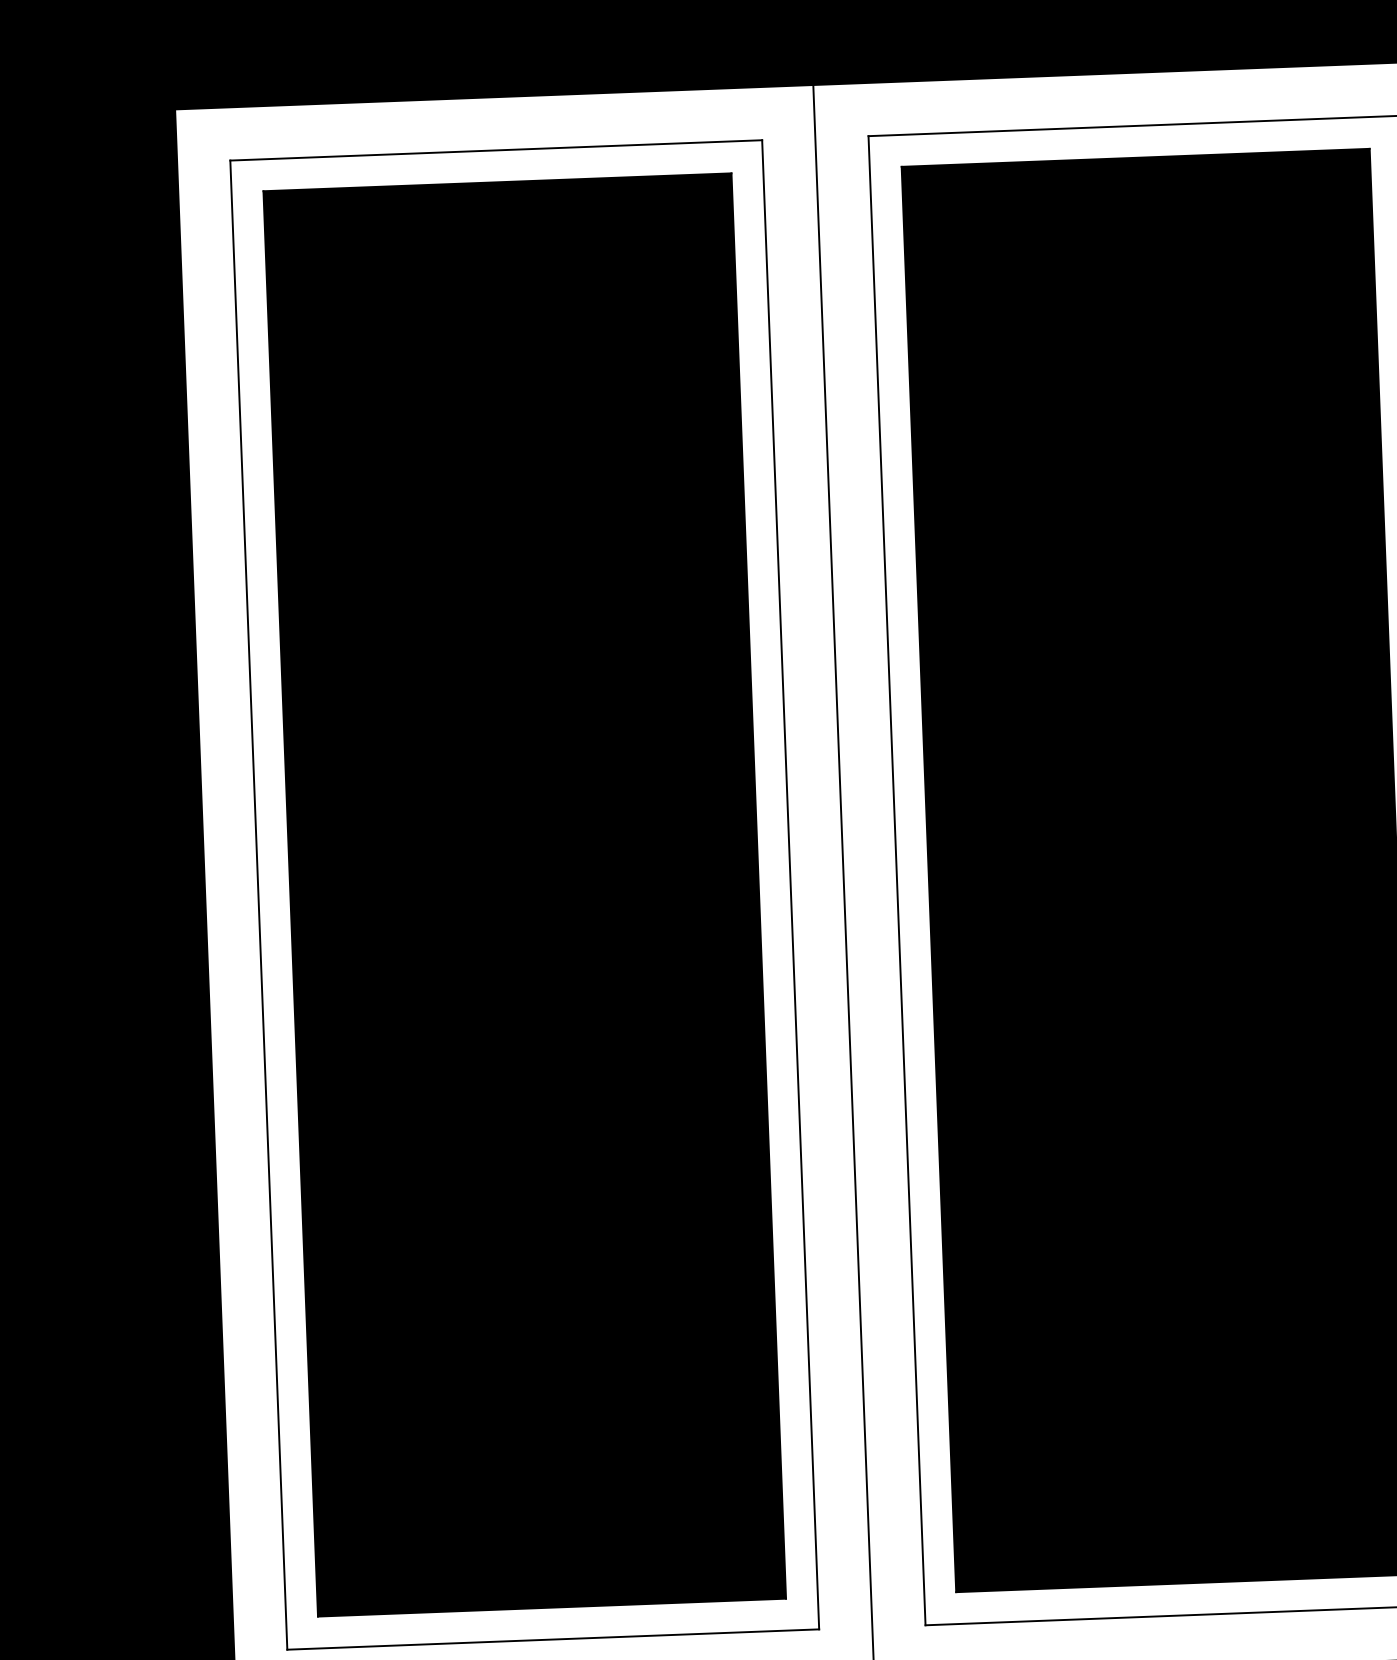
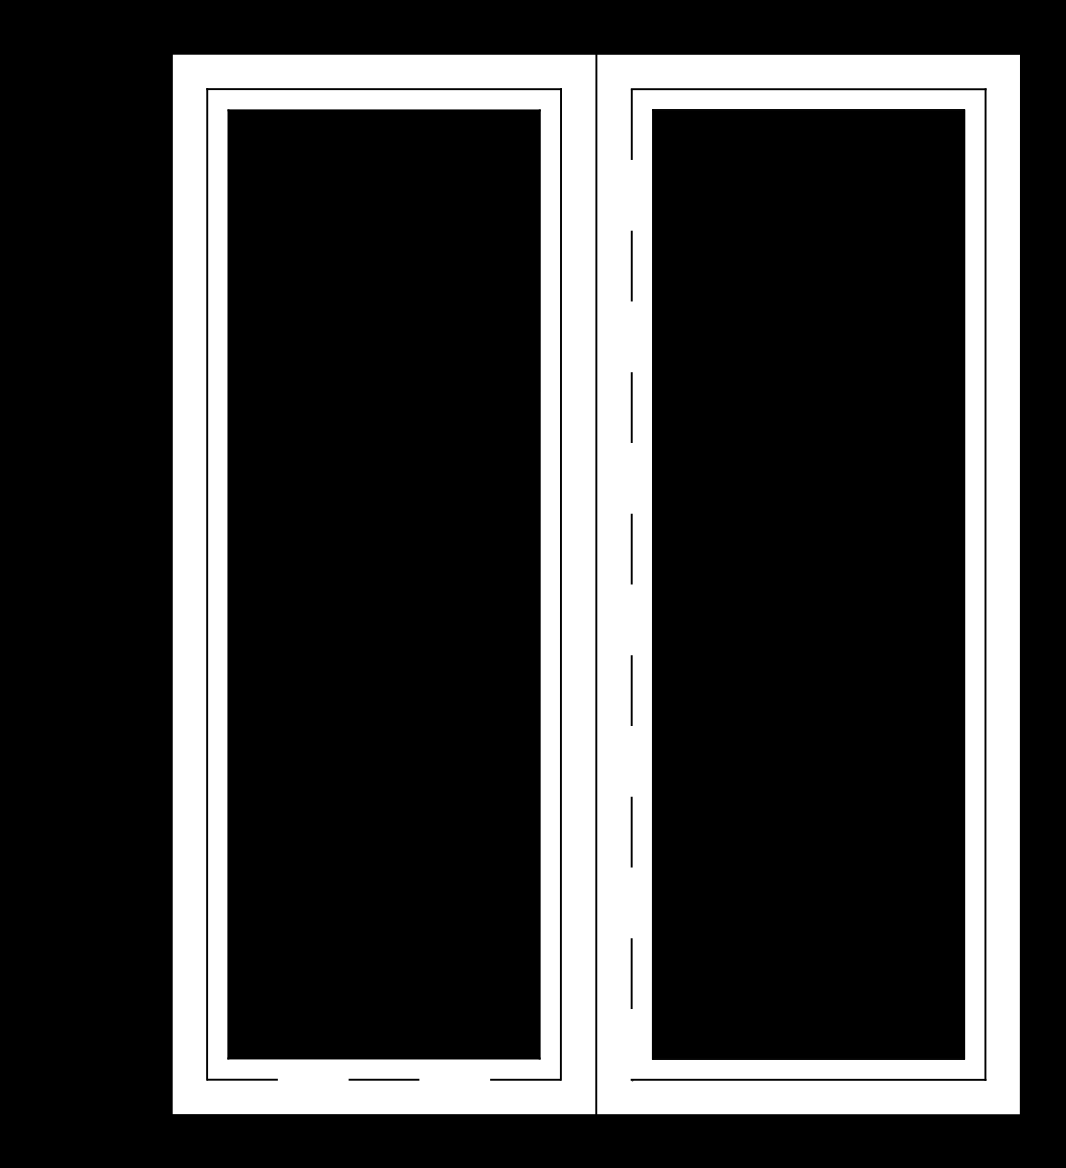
line: (896, 880) -> (631, 584), solid -> dashed
line: (552, 1639) -> (383, 1079), solid -> dashed

